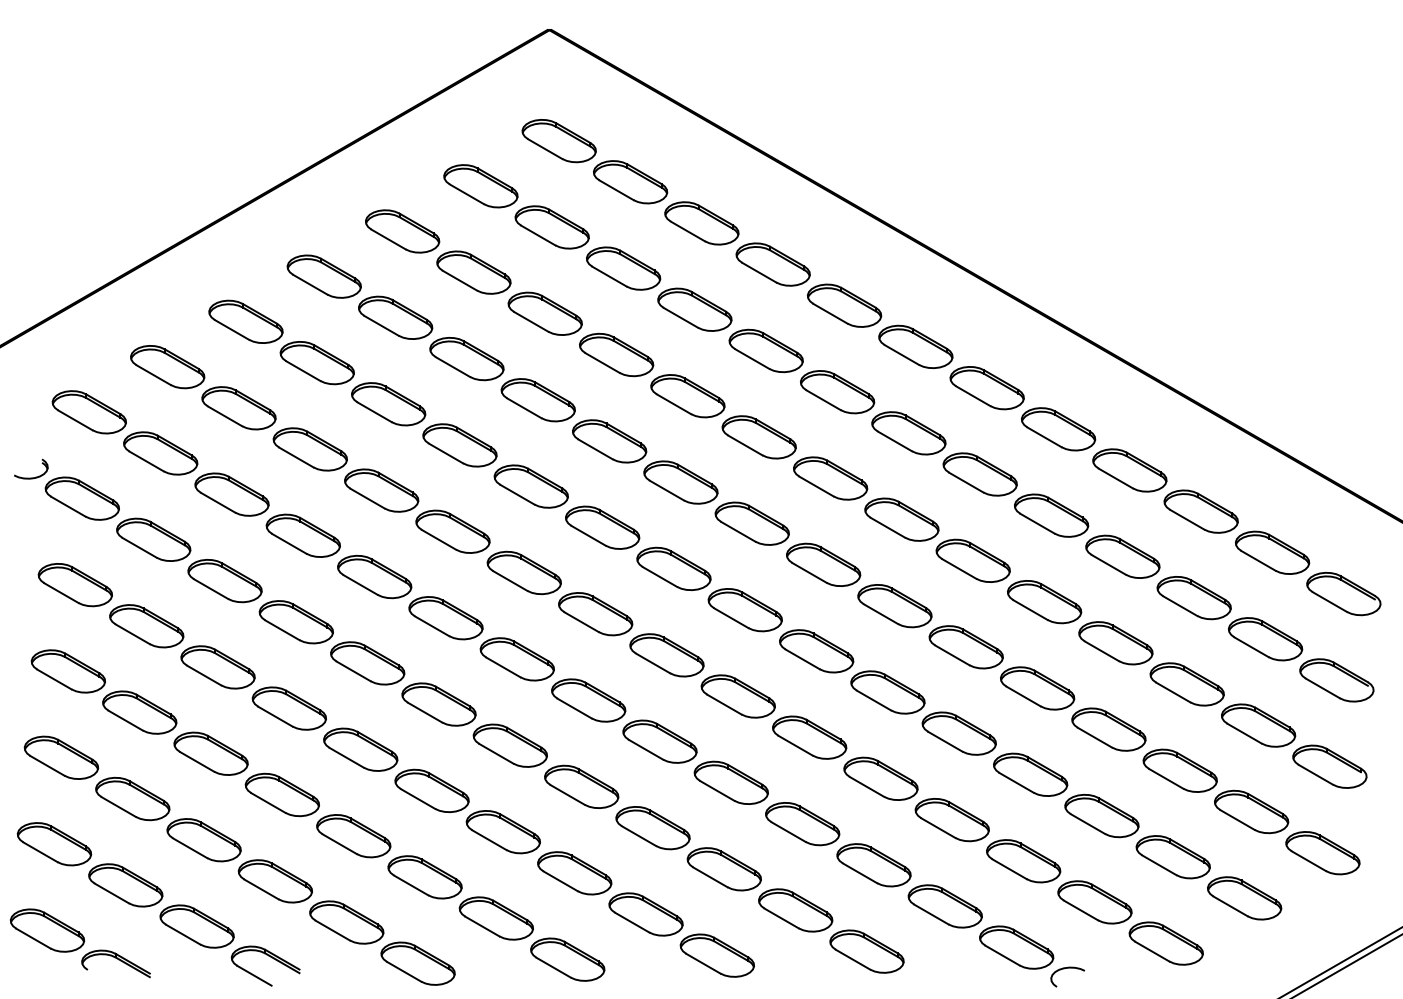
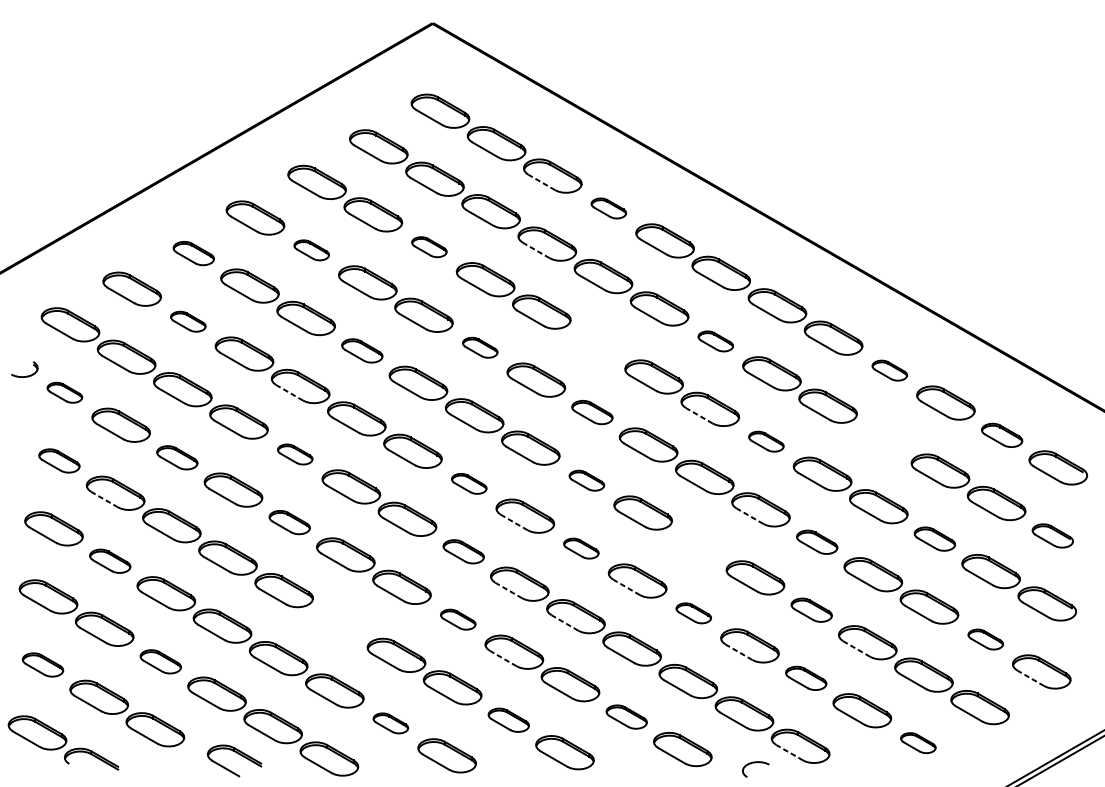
line: (687, 231) -> (541, 182), solid -> dashed
part: (772, 264) -> (608, 208), size x0.6
part: (544, 313) -> (428, 247), size x0.6
part: (395, 317) -> (311, 250), size x0.6
line: (680, 317) -> (535, 250), solid -> dashed
part: (245, 321) -> (193, 253), size x0.7
part: (238, 408) -> (187, 321), size x0.6
part: (908, 433) -> (715, 341), size x0.6
part: (758, 437) -> (597, 344), removed
part: (609, 441) -> (480, 347), size x0.6
part: (459, 445) -> (361, 350), size x0.7
part: (1129, 470) -> (889, 370), size x0.6
part: (81, 498) -> (64, 392), size x0.6
line: (367, 498) -> (289, 392), solid -> dashed
part: (751, 523) -> (591, 412), size x0.7
line: (887, 527) -> (698, 415), solid -> dashed
part: (1272, 552) -> (1002, 435), size x0.7
part: (1122, 556) -> (883, 438), removed
part: (972, 560) -> (765, 441), size x0.6
part: (374, 576) -> (295, 454), size x0.6
part: (224, 581) -> (176, 458), size x0.7
part: (74, 585) -> (58, 461), size x0.7
part: (744, 610) -> (586, 480), size x0.6
part: (595, 614) -> (469, 484), size x0.6
line: (132, 634) -> (104, 499), solid -> dashed
line: (952, 655) -> (750, 516), solid -> dashed
part: (367, 663) -> (289, 522), size x0.7
line: (653, 663) -> (514, 522), solid -> dashed
part: (1336, 680) -> (1052, 536), size x0.7
part: (1186, 684) -> (934, 539), size x0.7
part: (1037, 688) -> (817, 542), size x0.7
part: (887, 692) -> (698, 545), removed
part: (737, 696) -> (580, 548), size x0.6
part: (588, 700) -> (463, 551), size x0.7
part: (139, 712) -> (109, 561), size x0.7
line: (795, 745) -> (626, 587), solid -> dashed
line: (646, 749) -> (509, 590), solid -> dashed
part: (1030, 774) -> (811, 610), size x0.7
part: (880, 778) -> (693, 613), size x0.6
part: (581, 786) -> (458, 619), size x0.6
part: (431, 790) -> (339, 622), removed
line: (717, 790) -> (565, 622), solid -> dashed
part: (1251, 811) -> (985, 639), size x0.6
line: (1087, 824) -> (856, 649), solid -> dashed
line: (938, 828) -> (739, 652), solid -> dashed
line: (639, 836) -> (503, 658), solid -> dashed
part: (203, 840) -> (160, 662), size x0.7
part: (54, 844) -> (43, 665), size x0.7
part: (1023, 861) -> (806, 678), size x0.7
line: (1308, 861) -> (1030, 678), solid -> dashed
part: (795, 910) -> (626, 717), size x0.7
part: (645, 914) -> (508, 720), size x0.7
part: (495, 918) -> (390, 723), size x0.6
part: (1165, 943) -> (917, 743), size x0.6
line: (1002, 955) -> (789, 752), solid -> dashed
part: (271, 958) -> (239, 754), moved
curve: (1064, 969) -> (753, 763), moved

